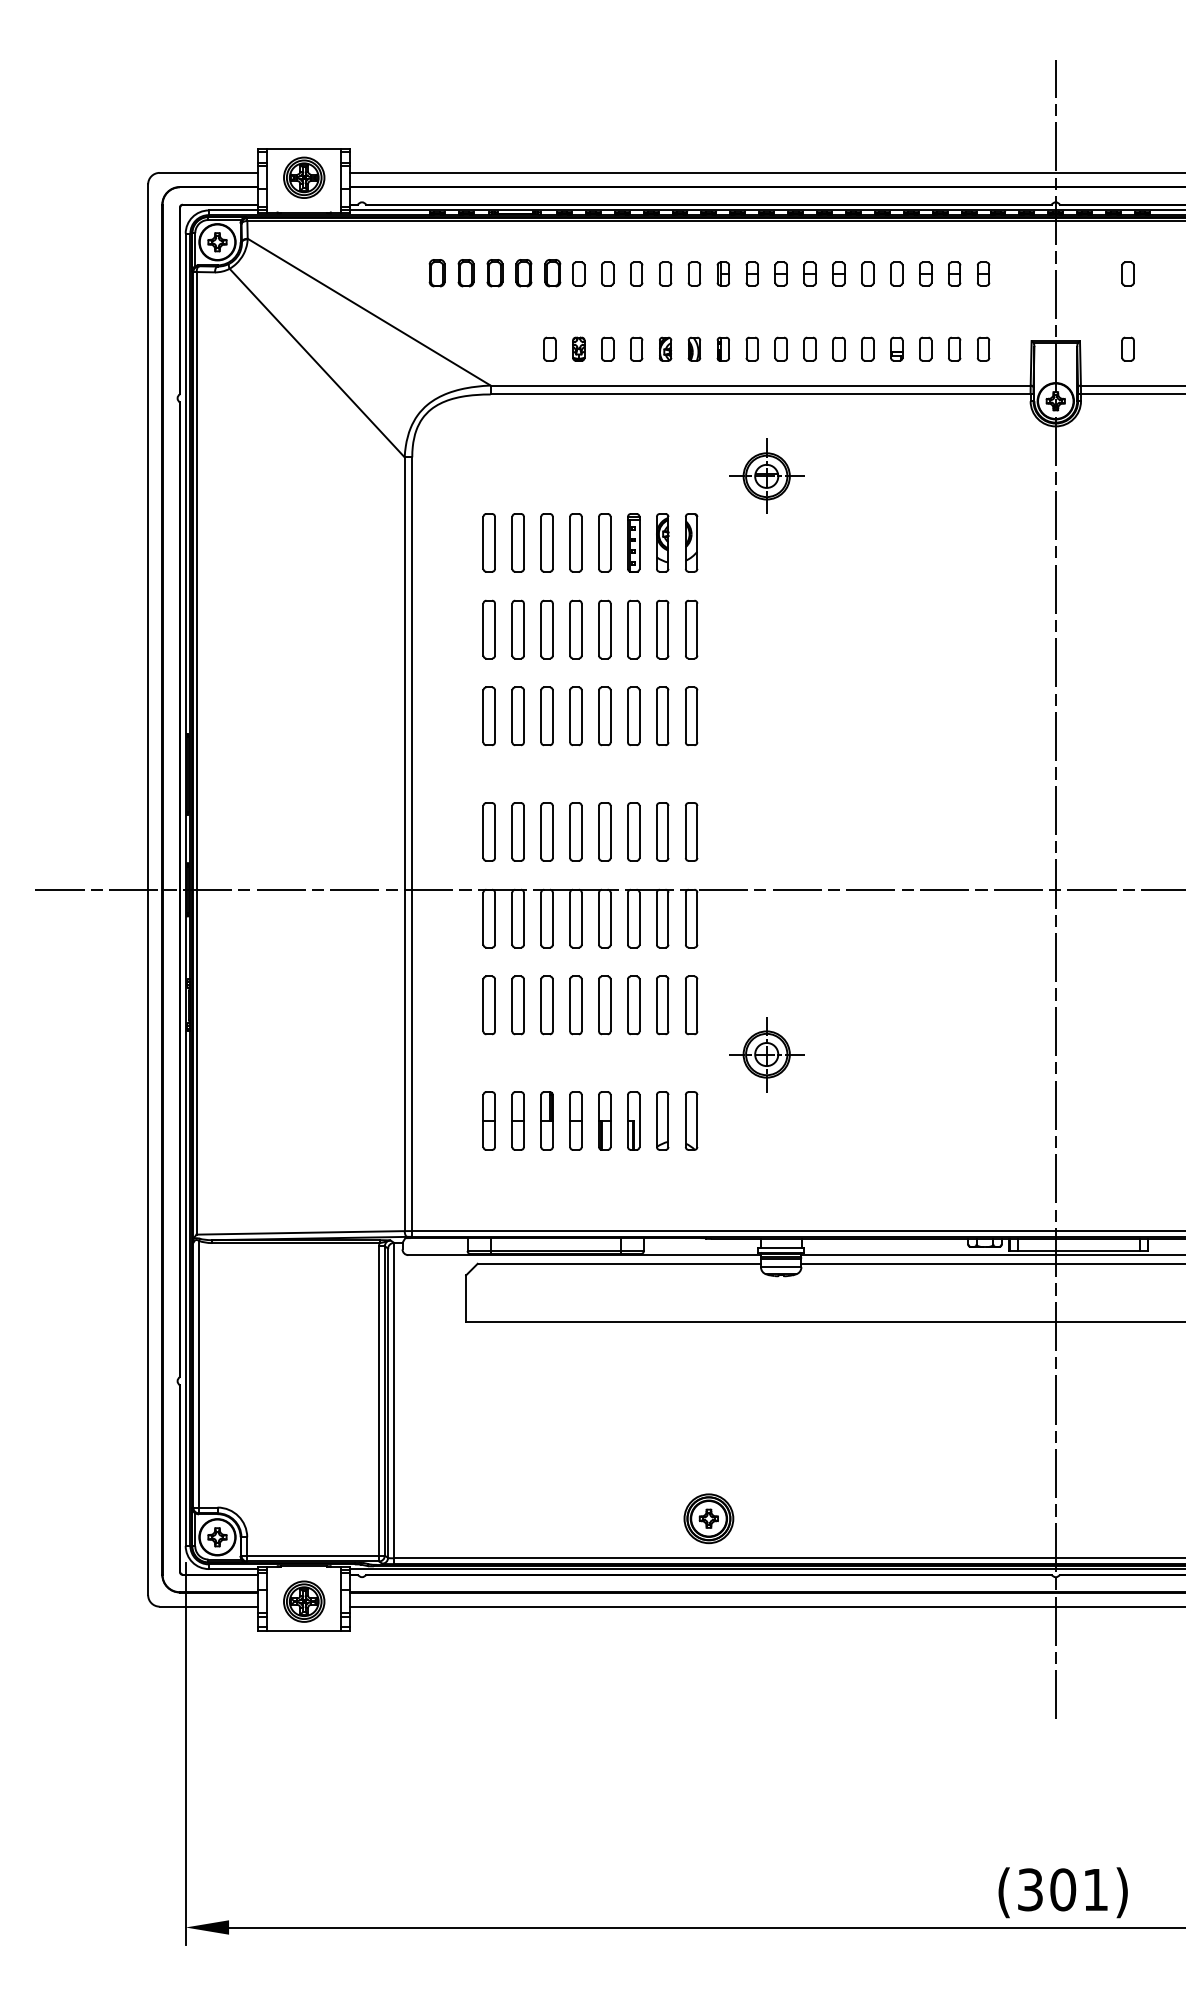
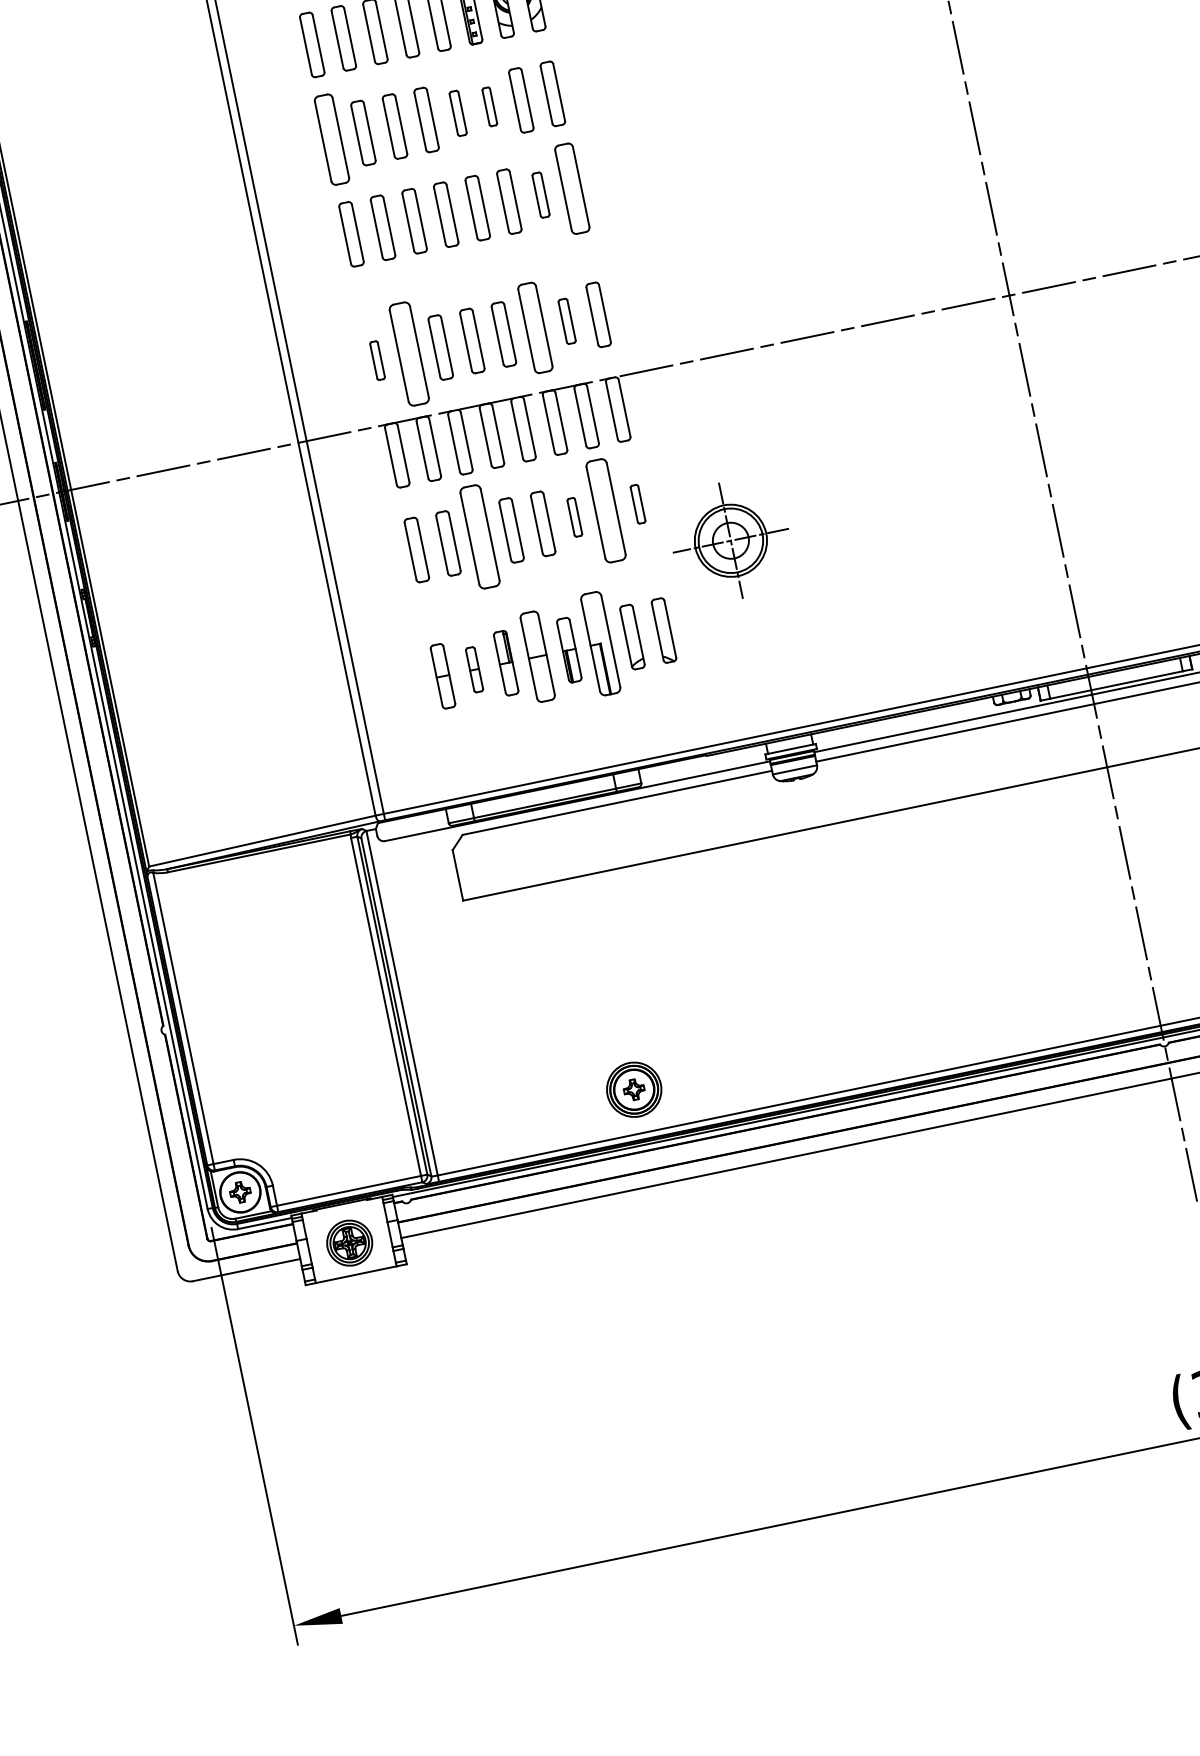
part: (488, 629) -> (331, 139), size x1.4
part: (604, 629) -> (457, 113), size x0.7
part: (633, 629) -> (489, 106), size x0.6
part: (691, 715) -> (572, 187), size x1.4
part: (662, 716) -> (540, 195), size x0.7
part: (488, 831) -> (376, 360), size x0.6
part: (517, 831) -> (408, 353), size x1.6
part: (633, 831) -> (535, 327), size x1.4
part: (662, 831) -> (566, 320), size x0.7
part: (546, 1005) -> (479, 537), size x1.6
part: (633, 1005) -> (574, 517), size x0.6
part: (662, 1005) -> (606, 510), size x1.6
part: (691, 1005) -> (637, 504), size x0.6
part: (766, 1054) -> (730, 540), size x1.4
part: (517, 1120) -> (473, 669), size x0.7
part: (575, 1120) -> (537, 656), size x1.4
part: (633, 1120) -> (600, 643), size x1.6
part: (708, 1518) -> (633, 1089), moved

